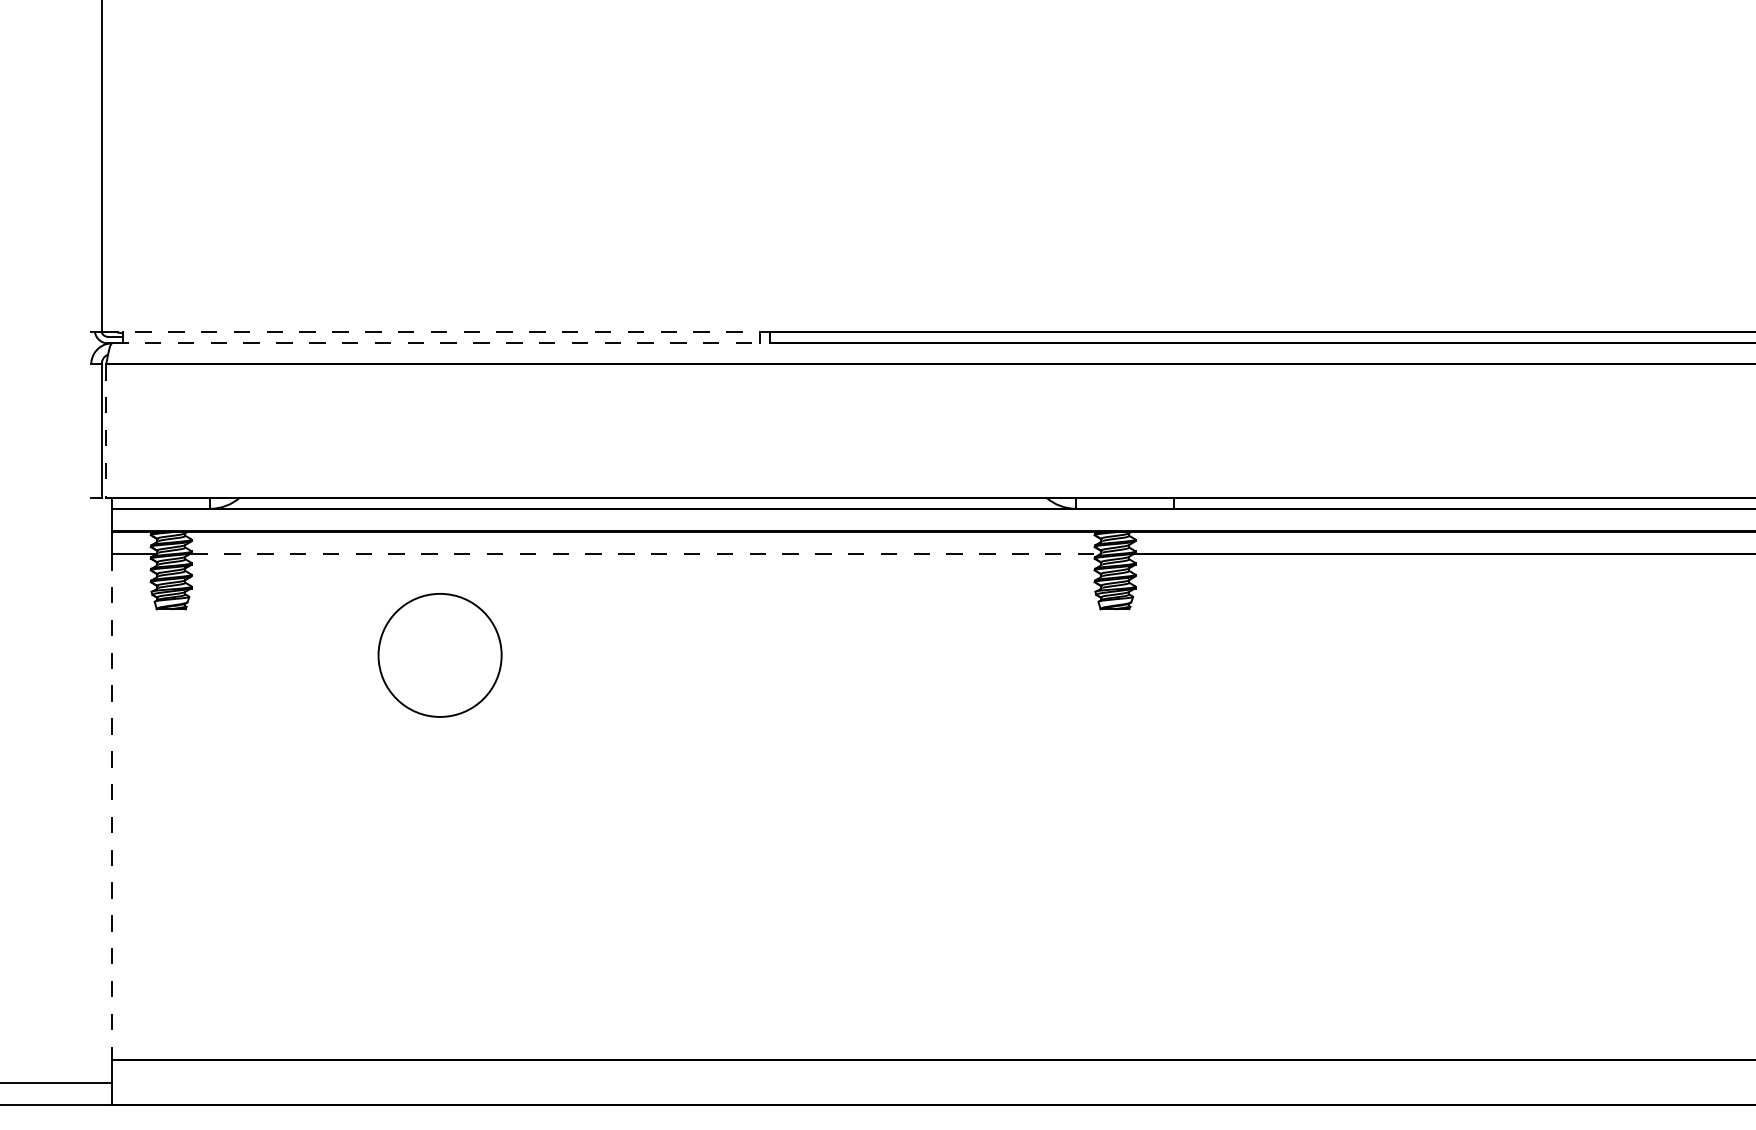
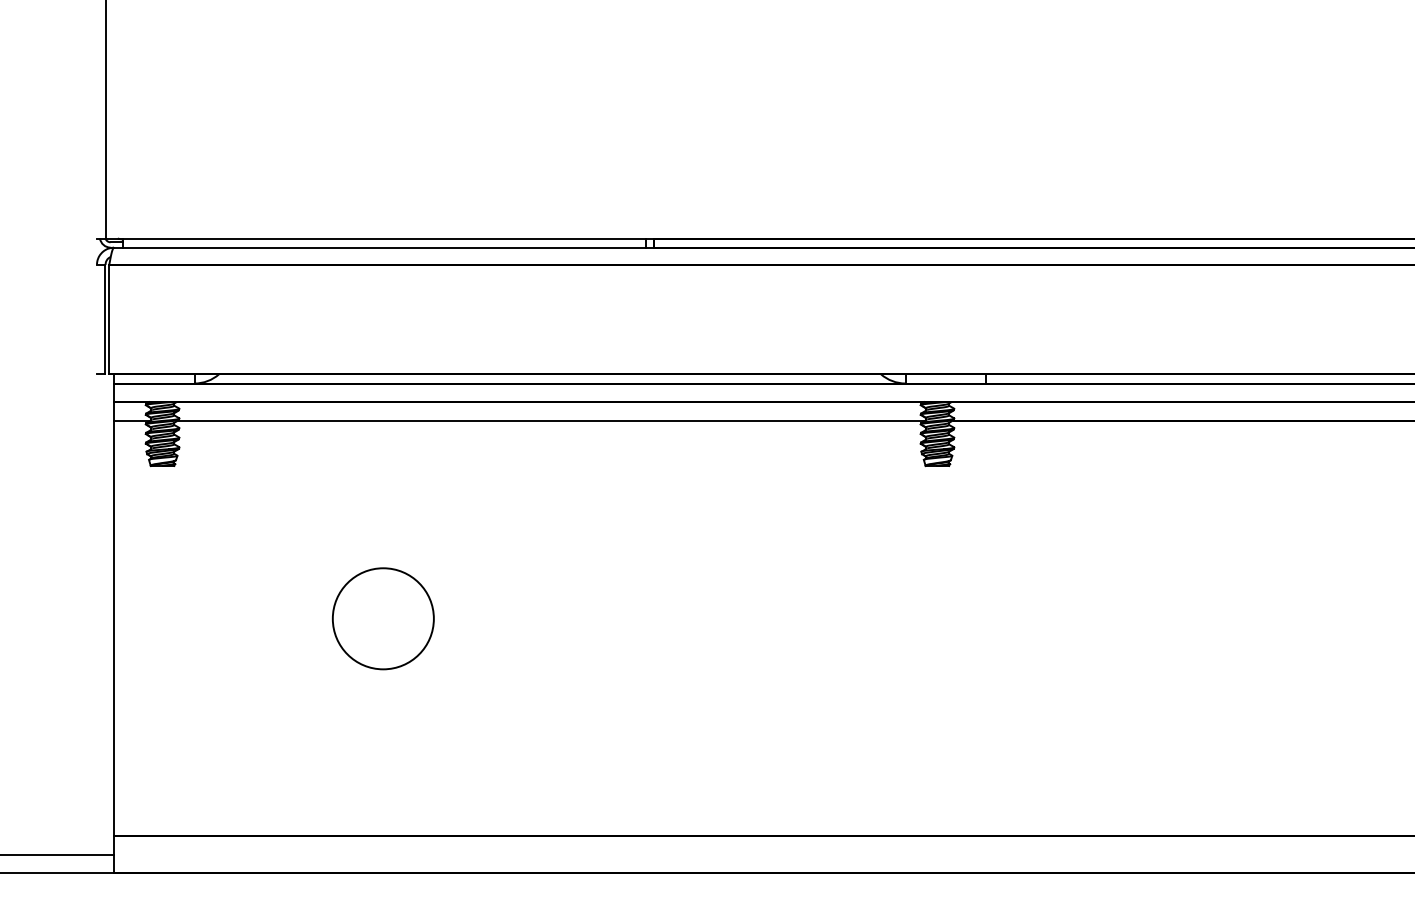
line: (436, 332) -> (380, 238), dashed -> solid
line: (440, 343) -> (383, 247), dashed -> solid
line: (106, 430) -> (109, 319), dashed -> solid
line: (646, 554) -> (552, 421), dashed -> solid
circle: (439, 655) -> (382, 618), moved
line: (111, 807) -> (113, 628), dashed -> solid

